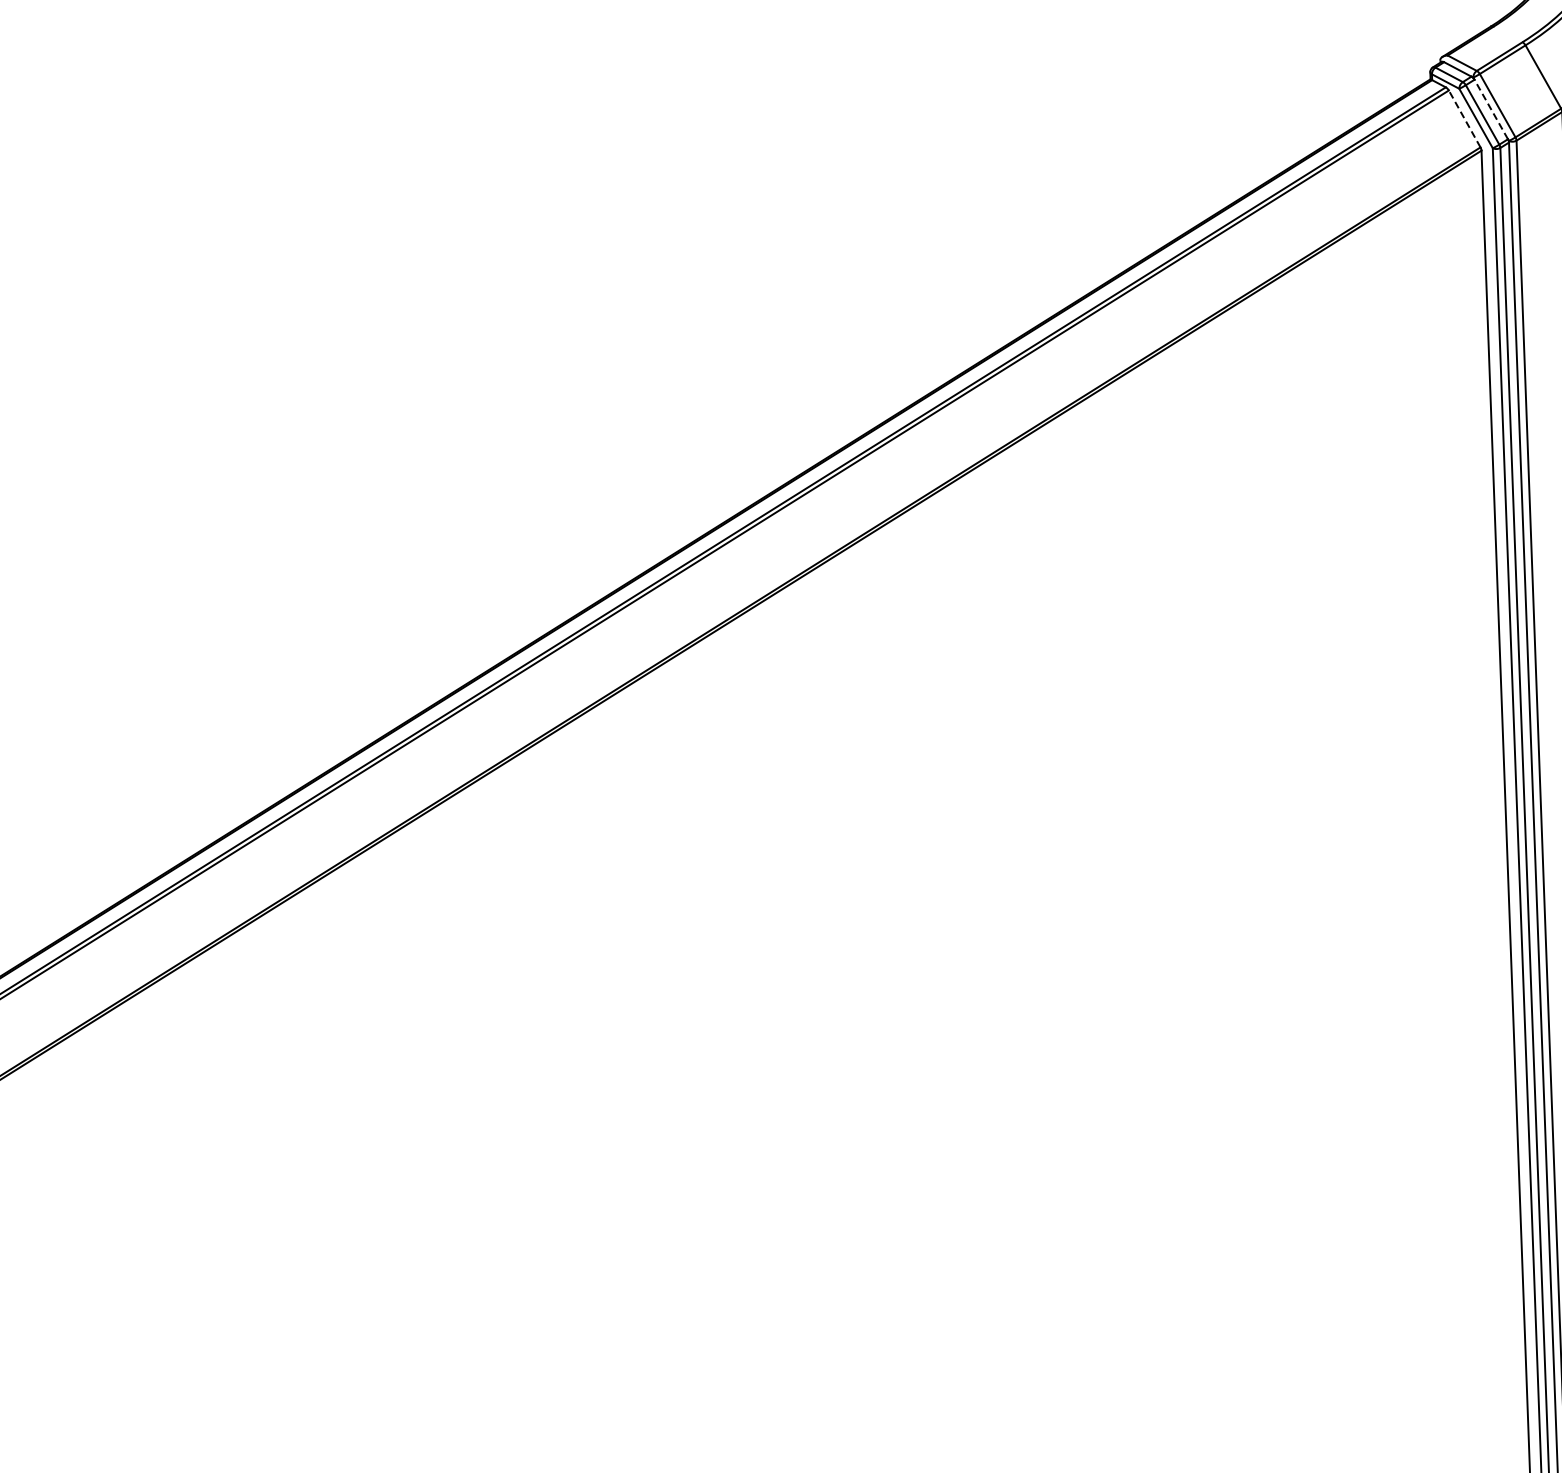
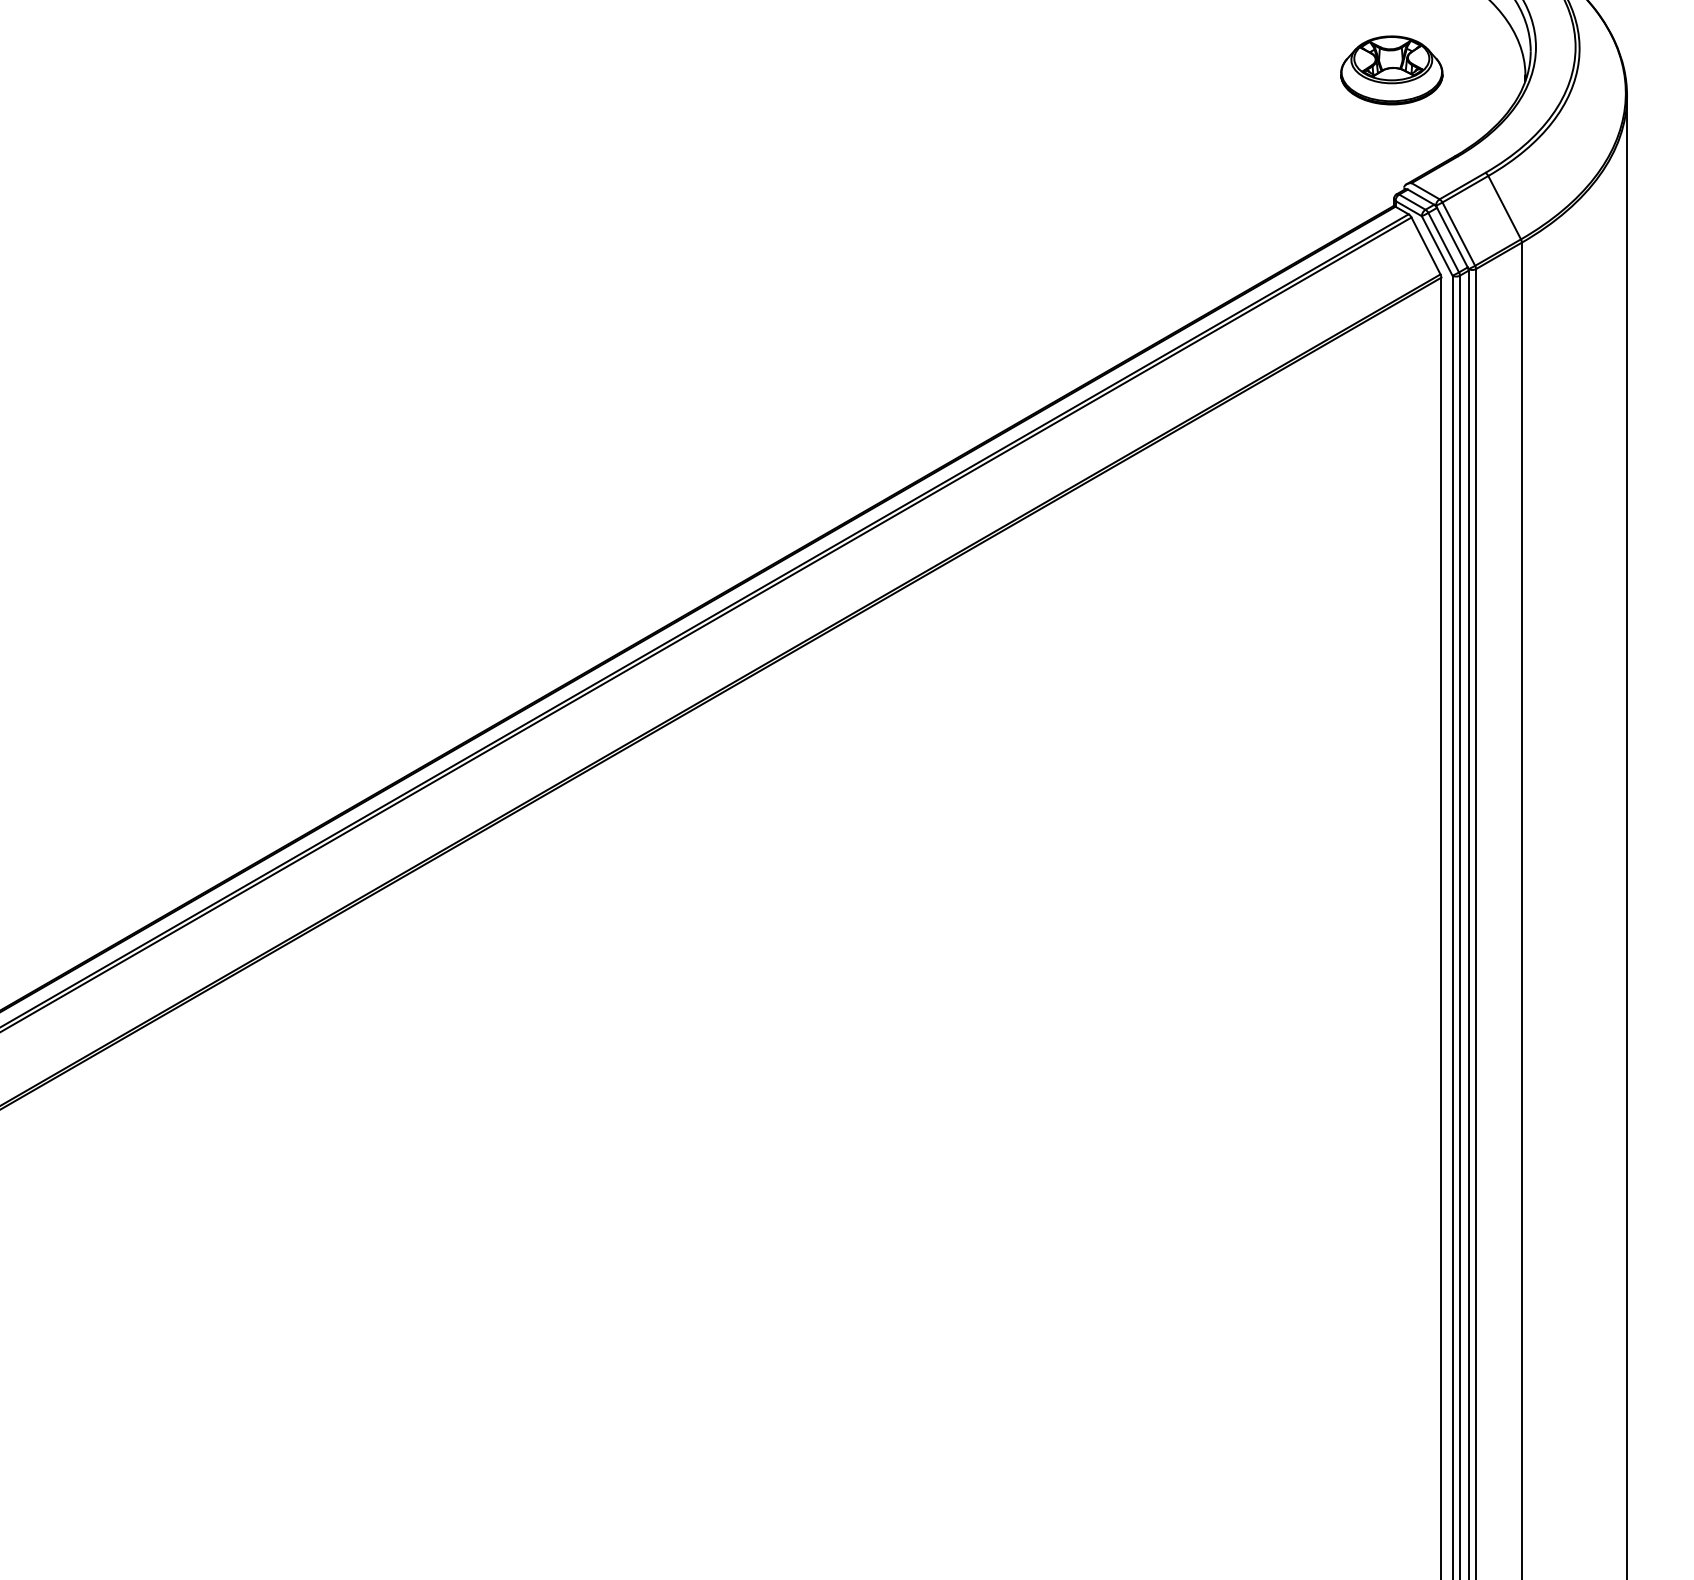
line: (1491, 109) -> (1452, 237), dashed -> solid
line: (1465, 118) -> (1426, 245), dashed -> solid

